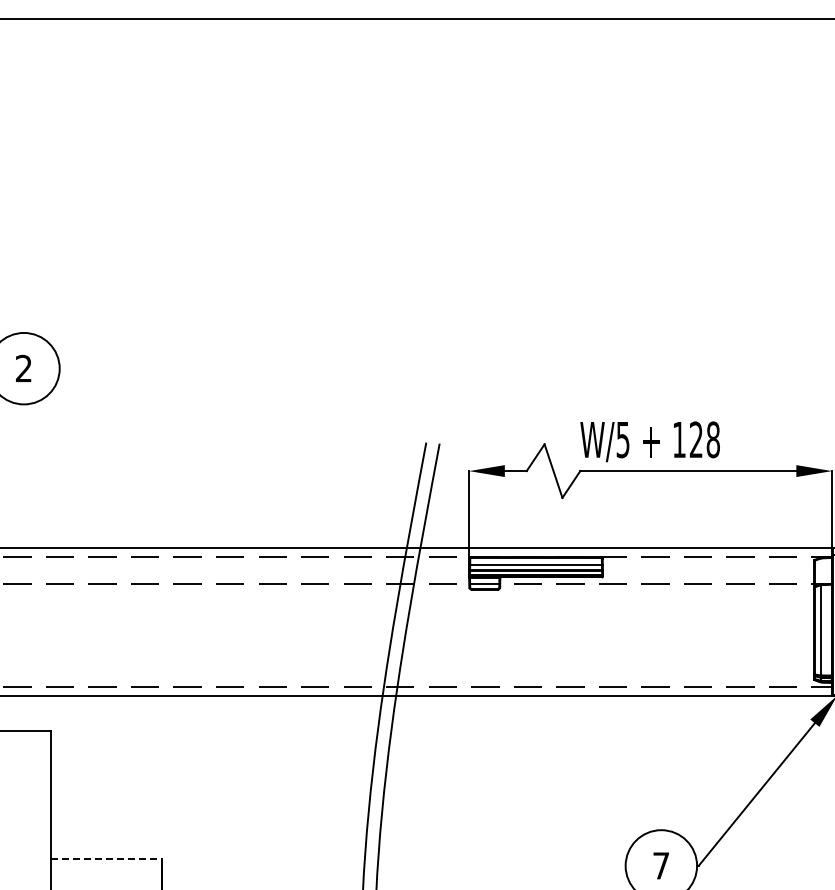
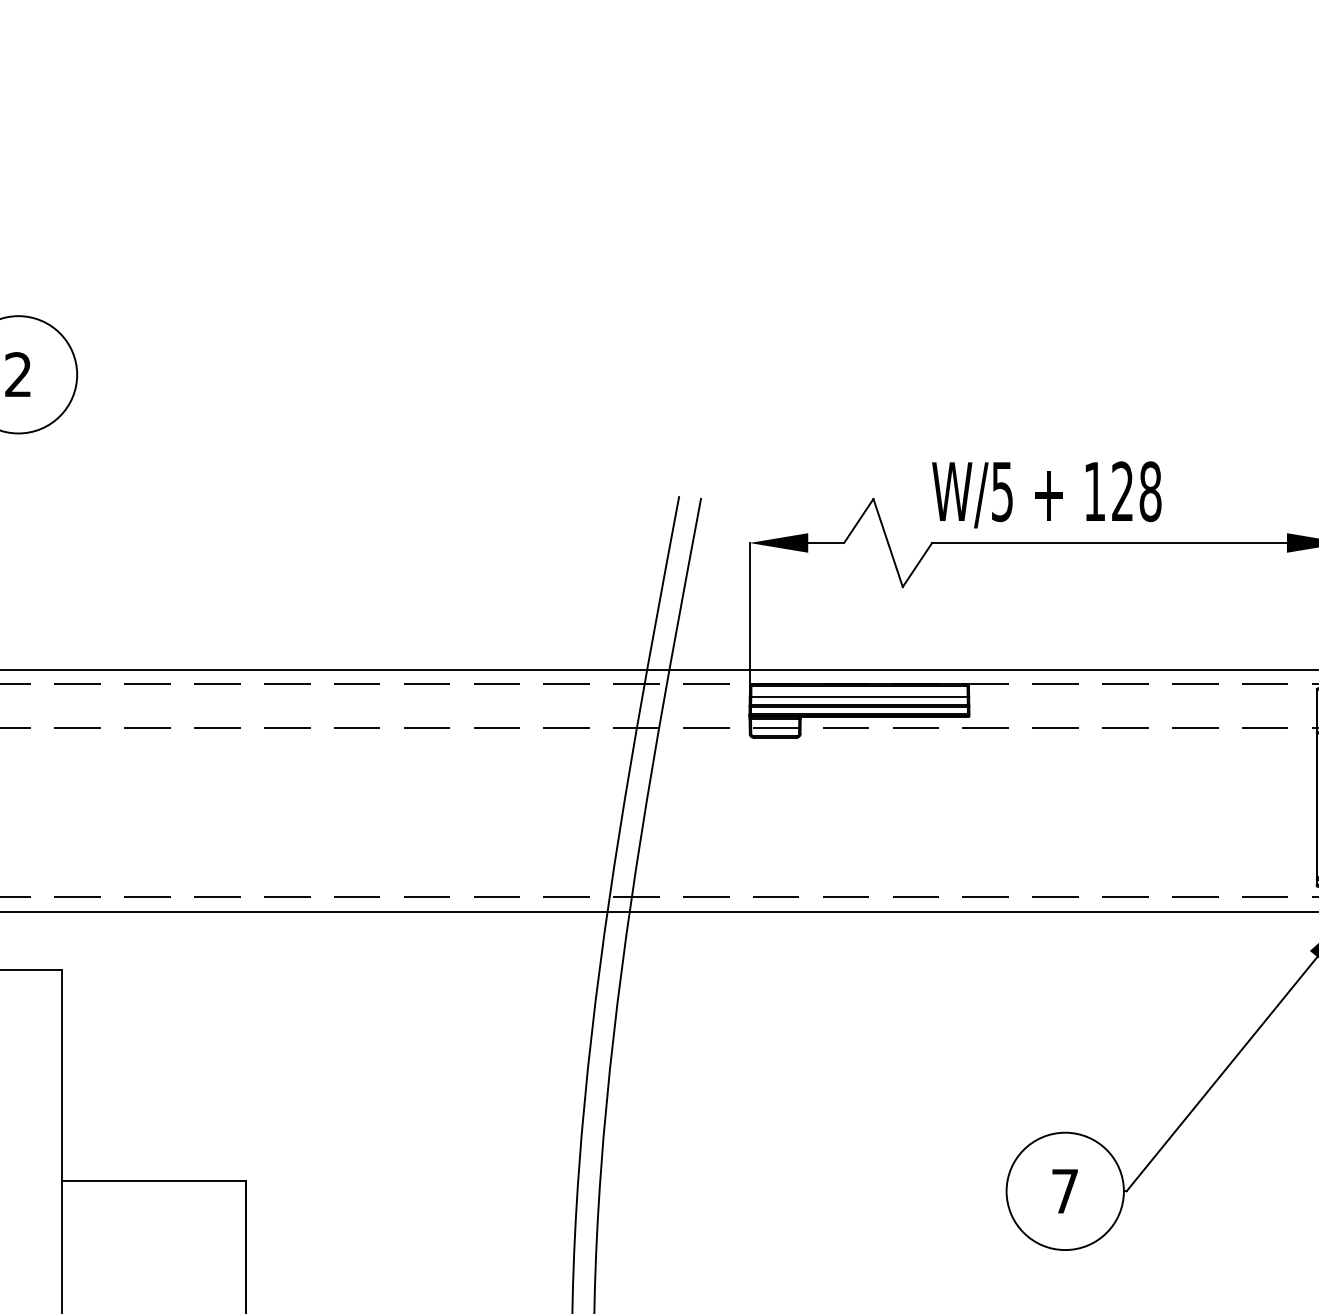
line: (106, 859) -> (154, 1180), dashed -> solid

